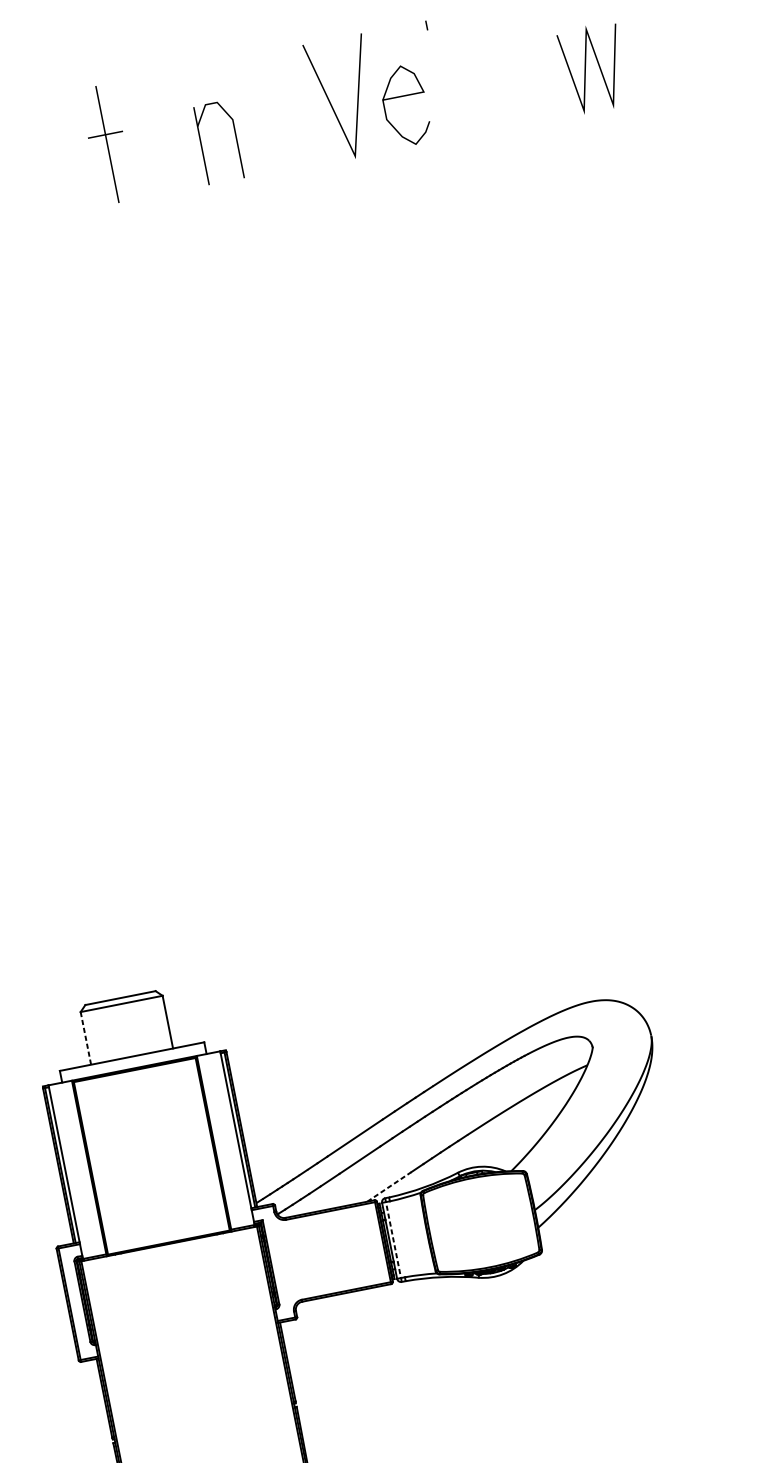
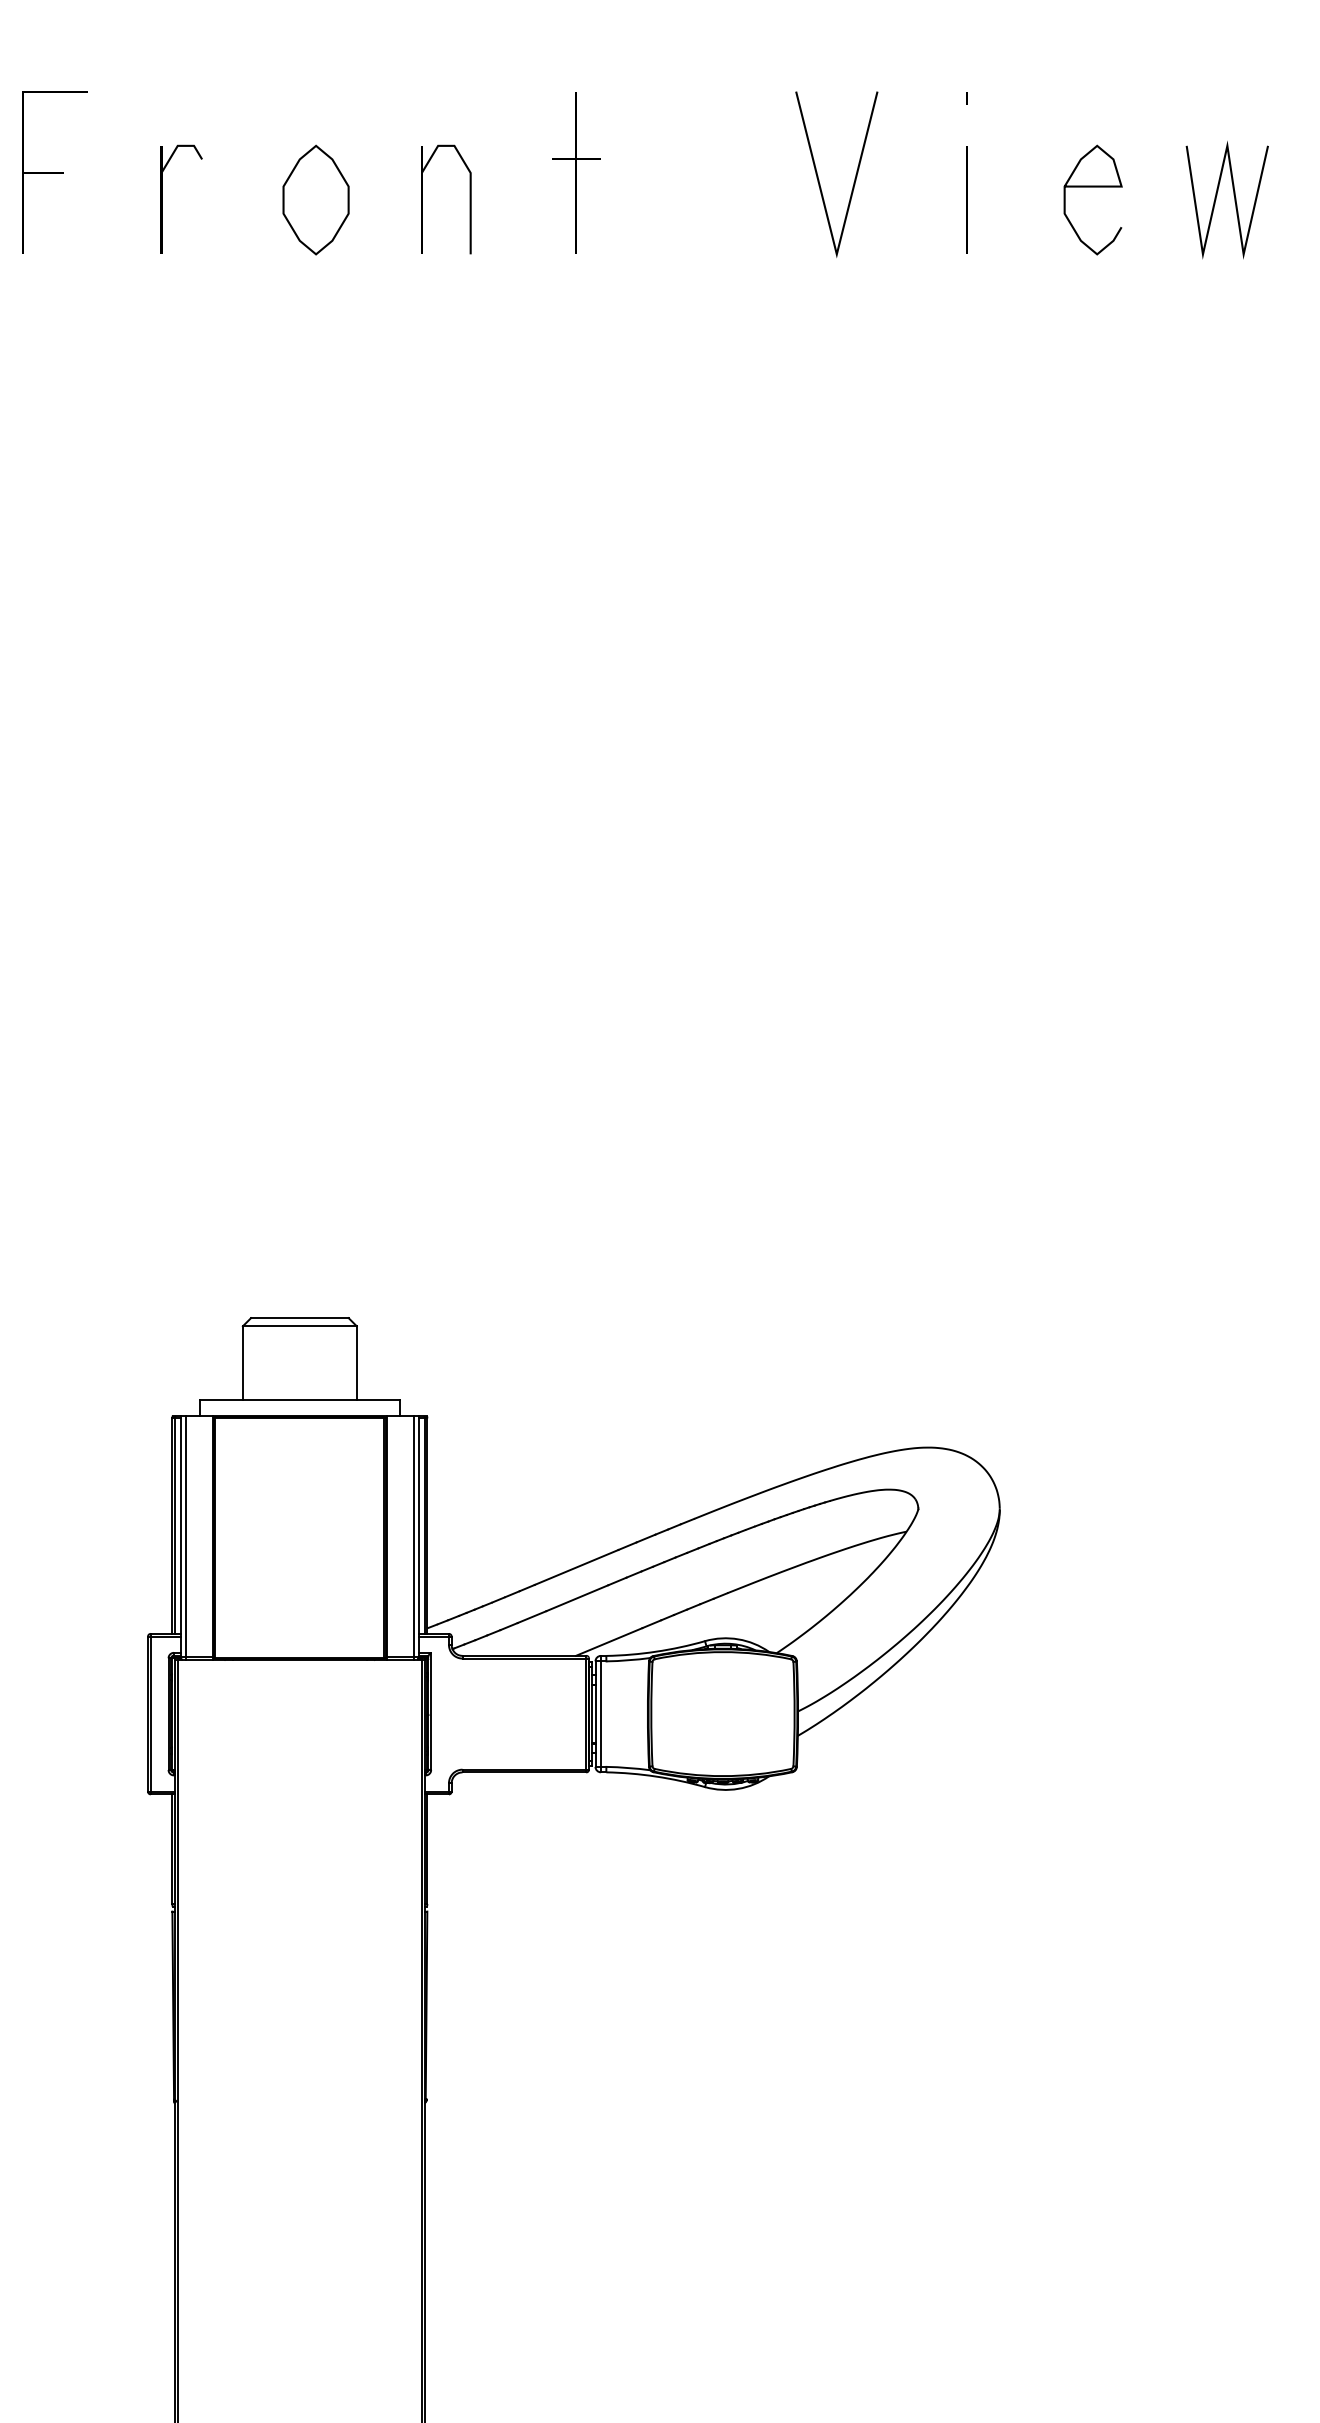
line: (599, 67) -> (1234, 200), moved
curve: (403, 96) -> (1092, 187), moved
line: (440, 98) -> (966, 199), added
part: (235, 138) -> (469, 199), moved
part: (107, 144) -> (576, 172), moved
line: (85, 1038) -> (242, 1362), dashed -> solid
line: (233, 1139) -> (413, 1537), added
line: (69, 1172) -> (185, 1537), added
line: (389, 1187) -> (609, 1642), dashed -> solid
line: (393, 1239) -> (600, 1713), dashed -> solid

